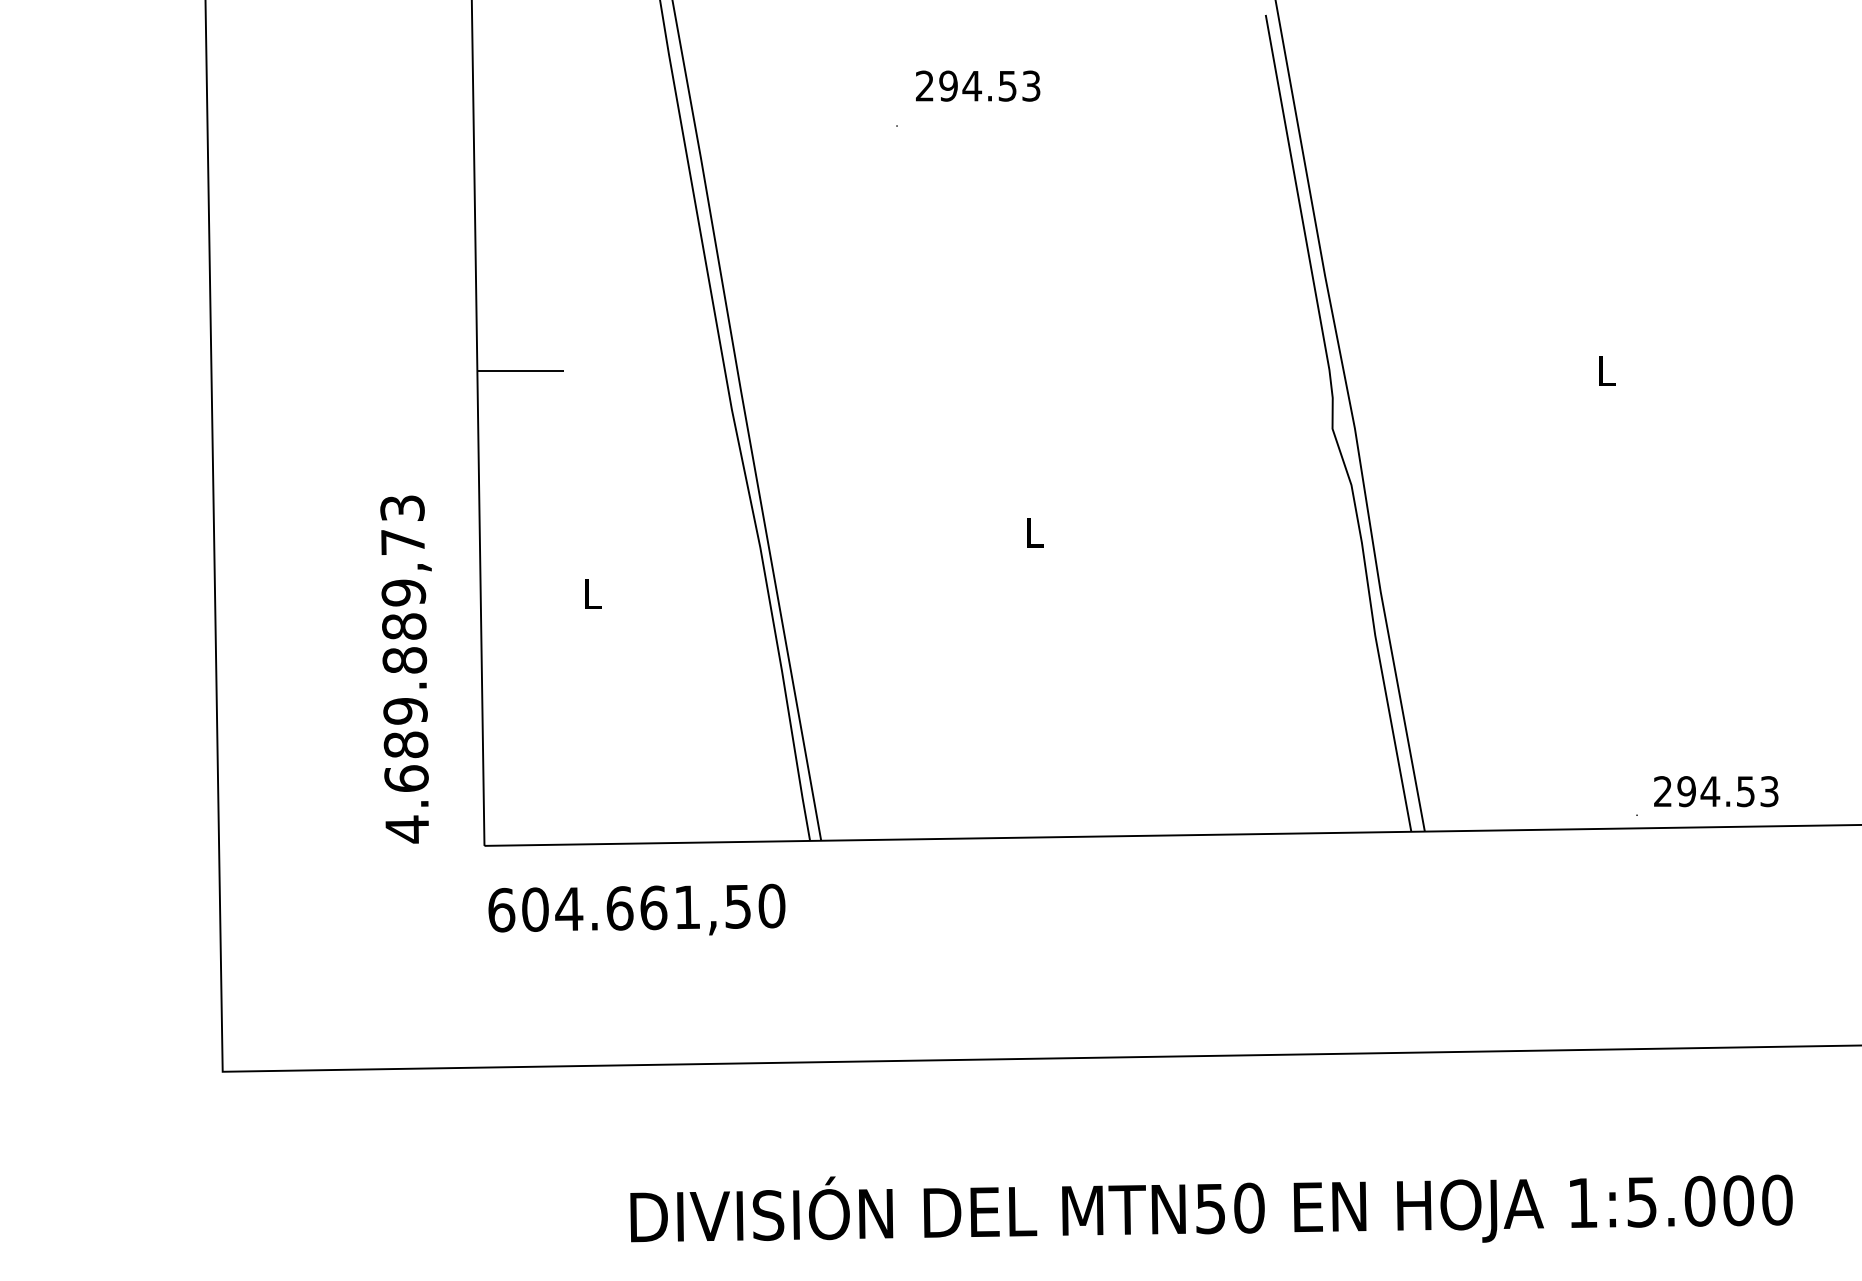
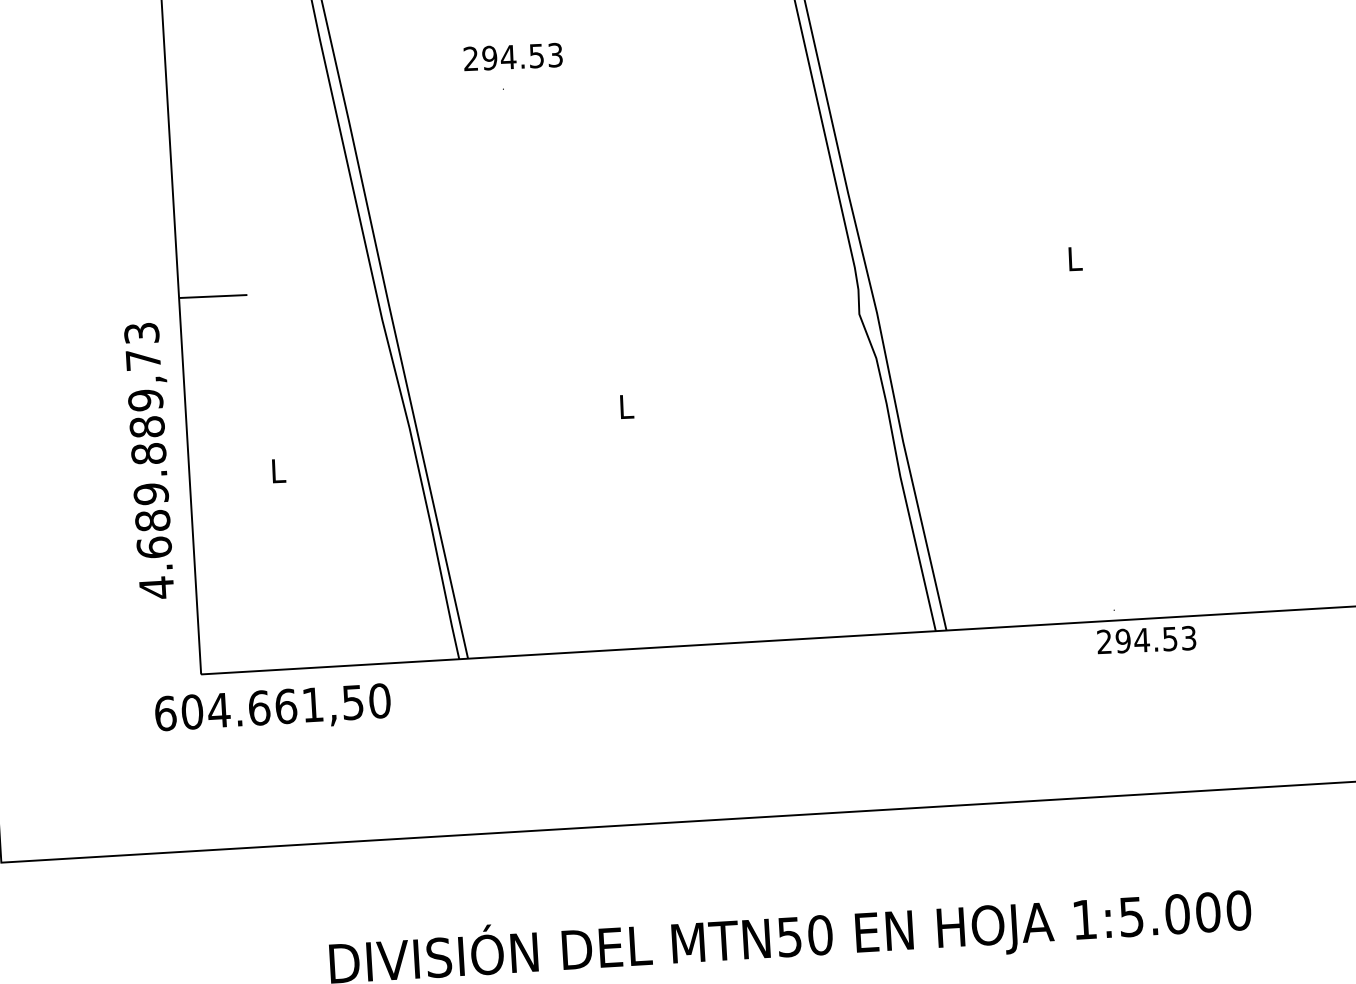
text: (978, 85) -> (513, 56), moved
text: (405, 669) -> (149, 461), moved
text: (1716, 791) -> (1146, 639), moved
text: (636, 909) -> (272, 708), moved

